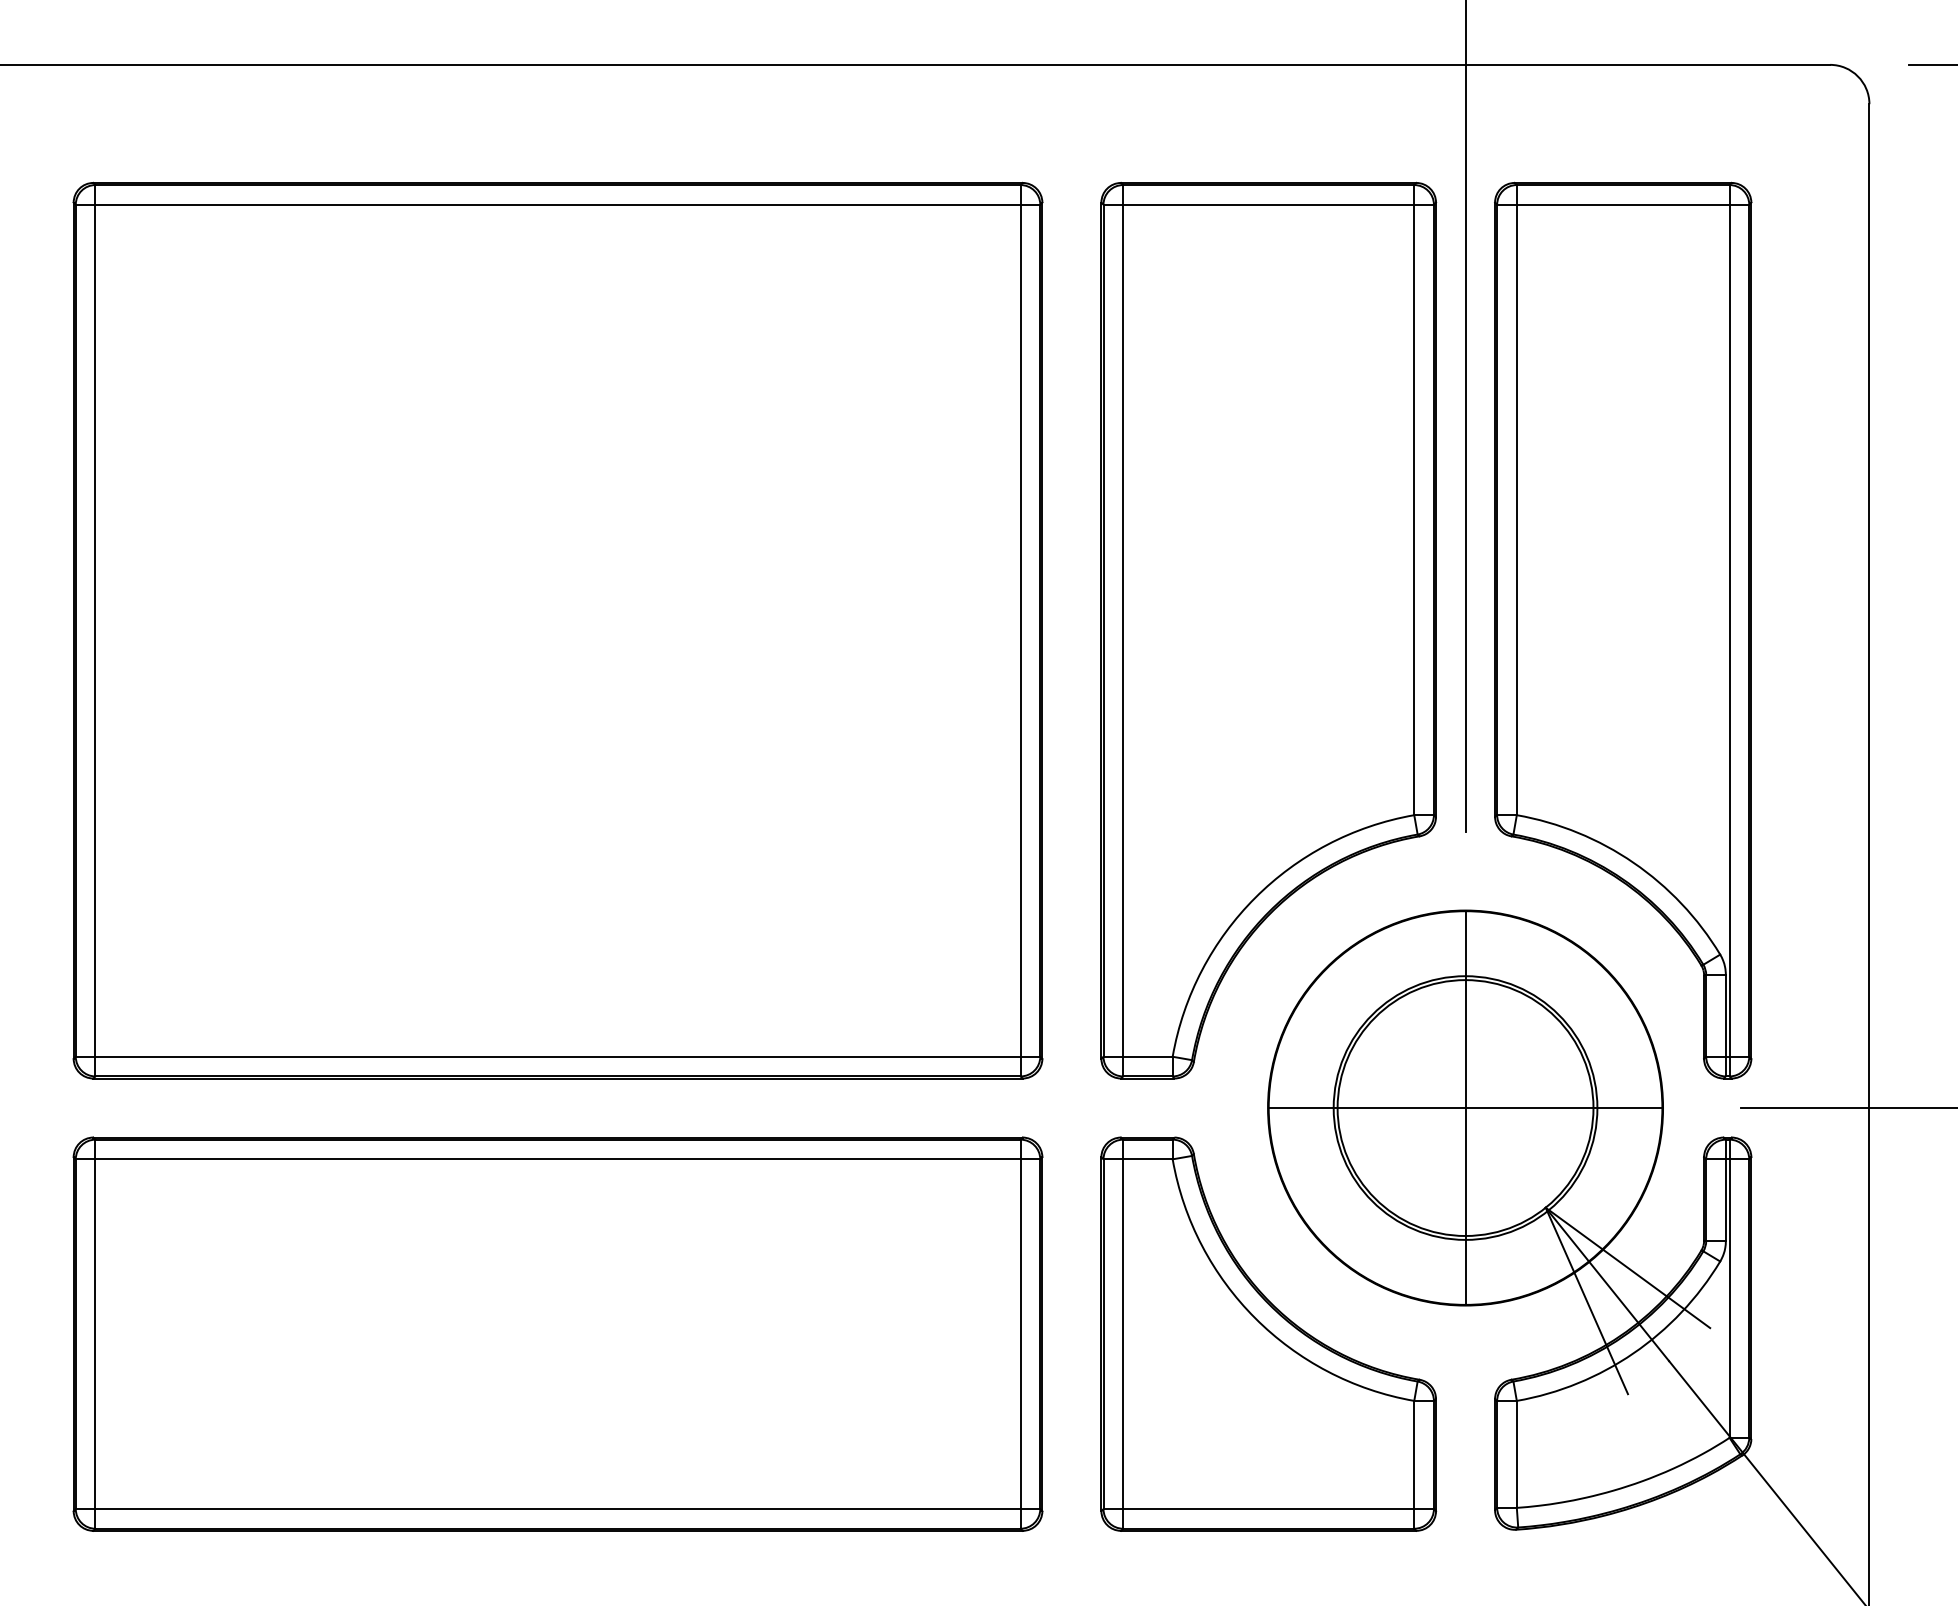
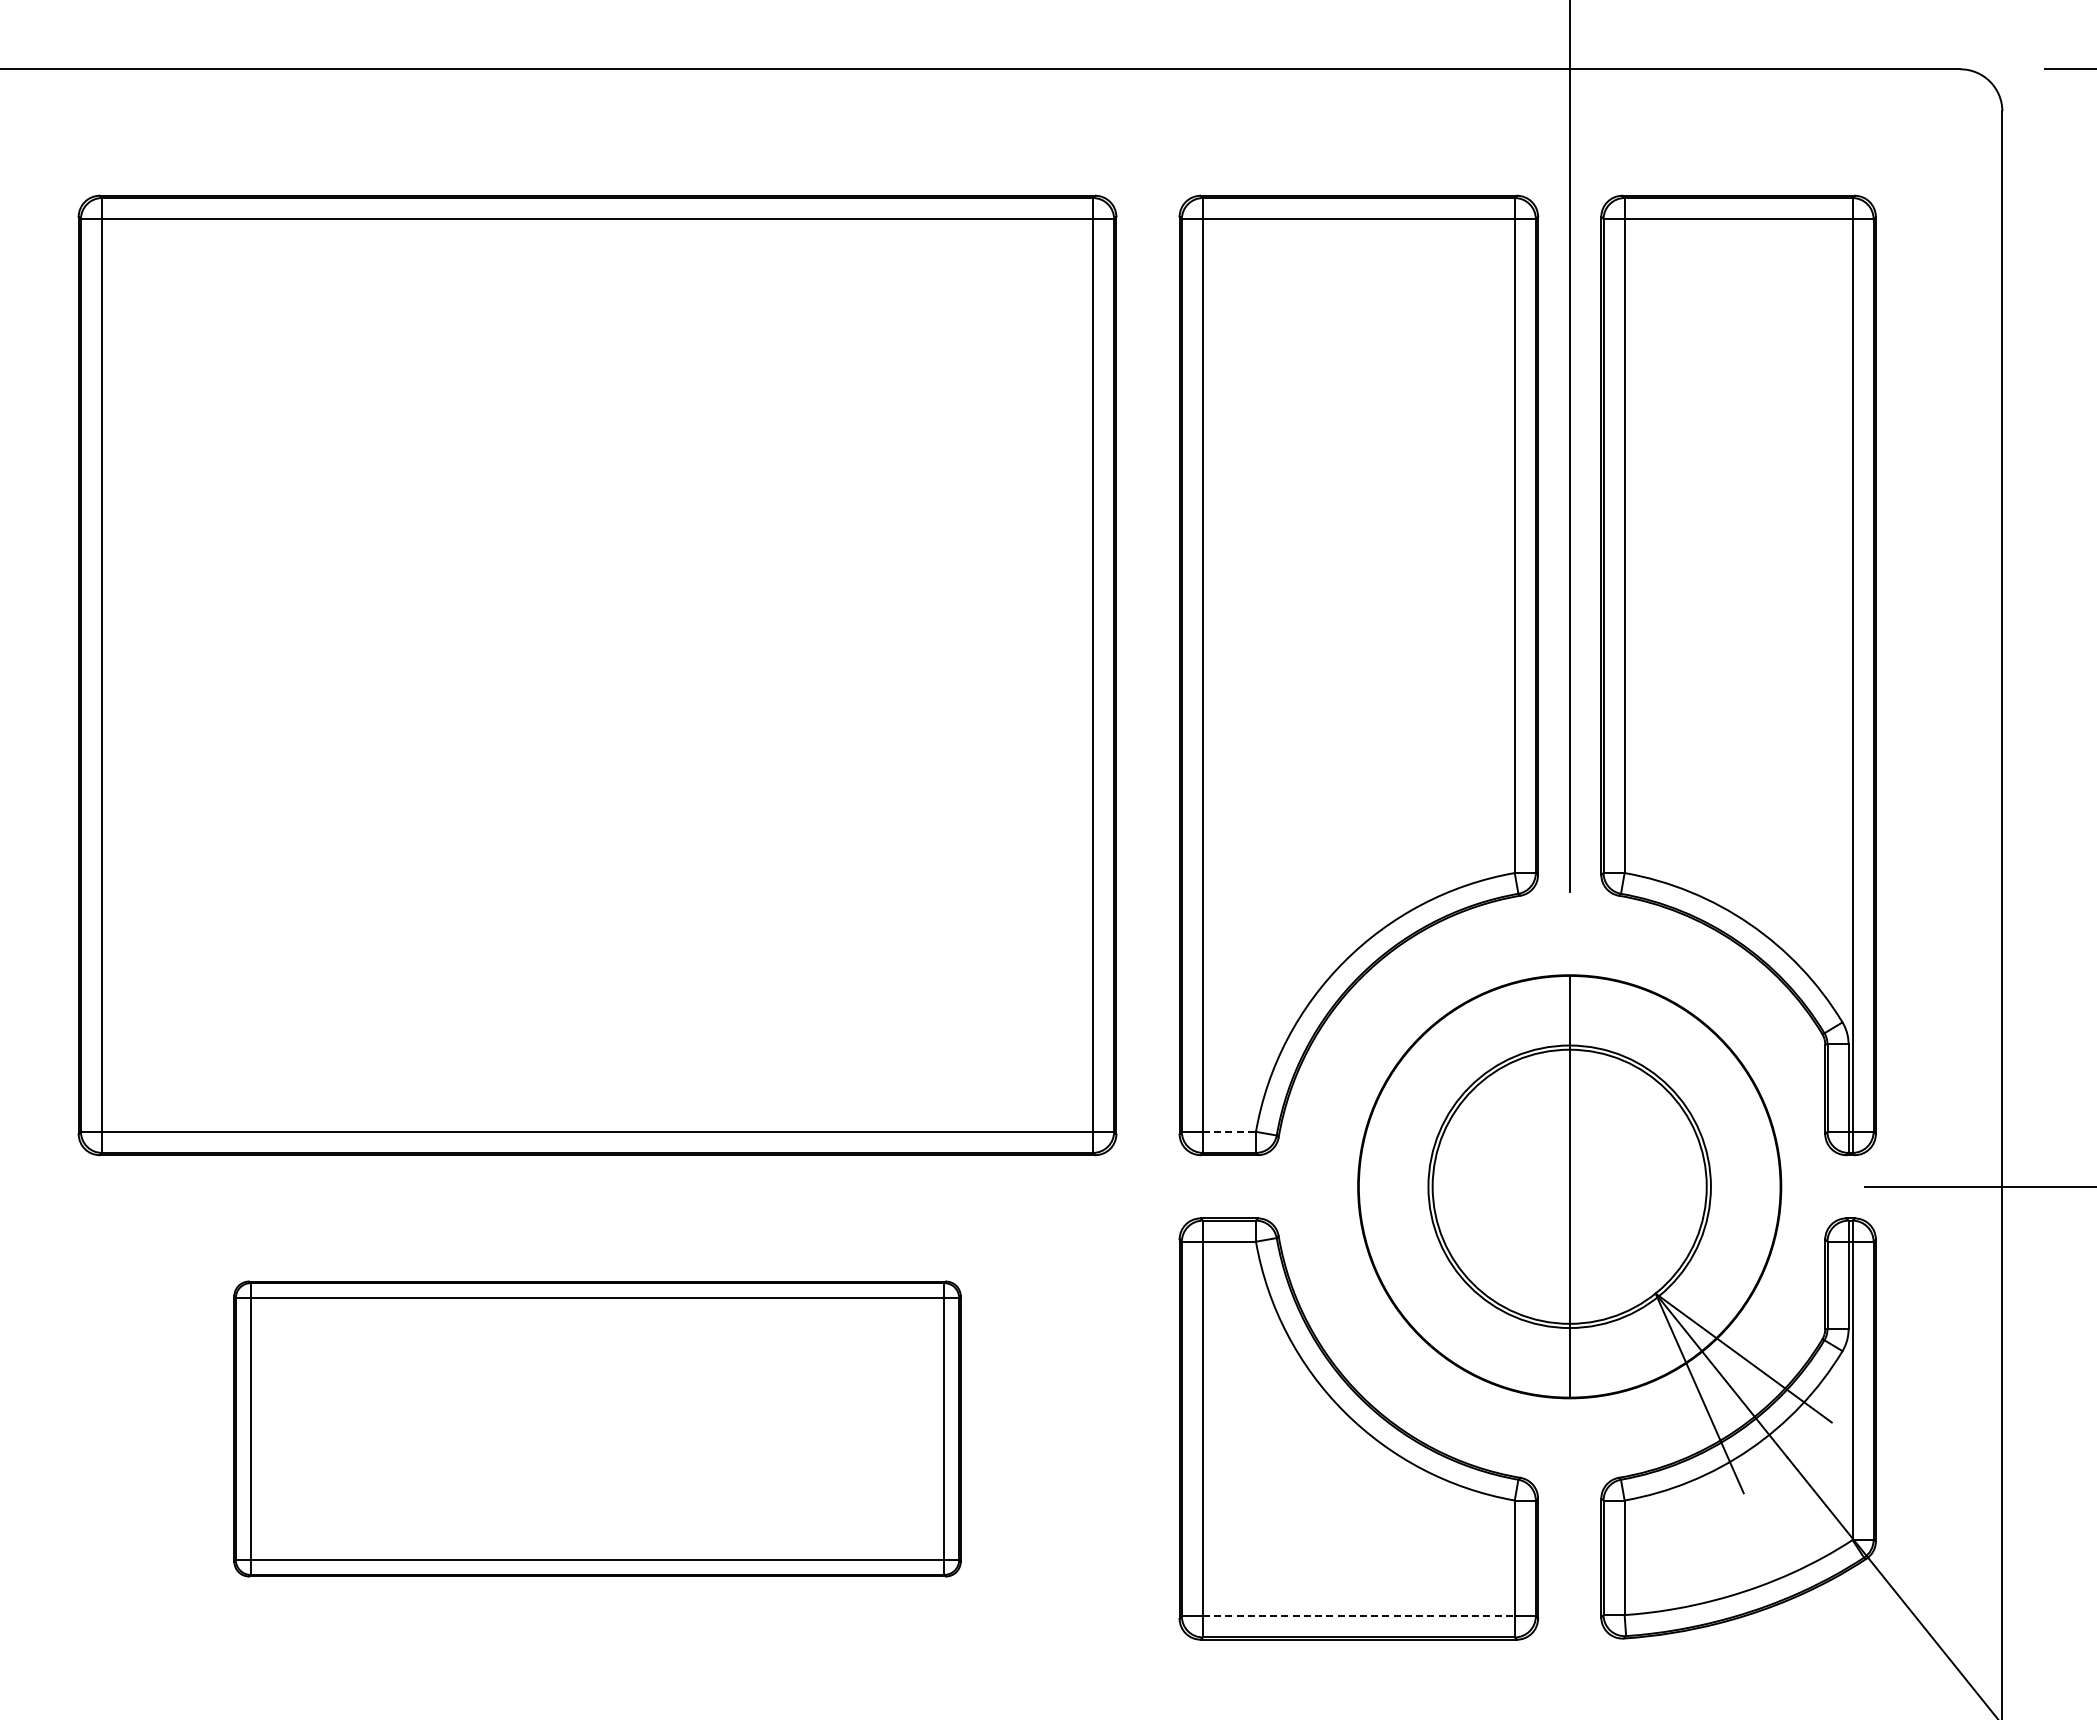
line: (1147, 1056) -> (1229, 1131), solid -> dashed
line: (1465, 1107) -> (1569, 1186), removed
part: (557, 1333) -> (597, 1428), size x0.7
line: (1268, 1509) -> (1358, 1616), solid -> dashed

